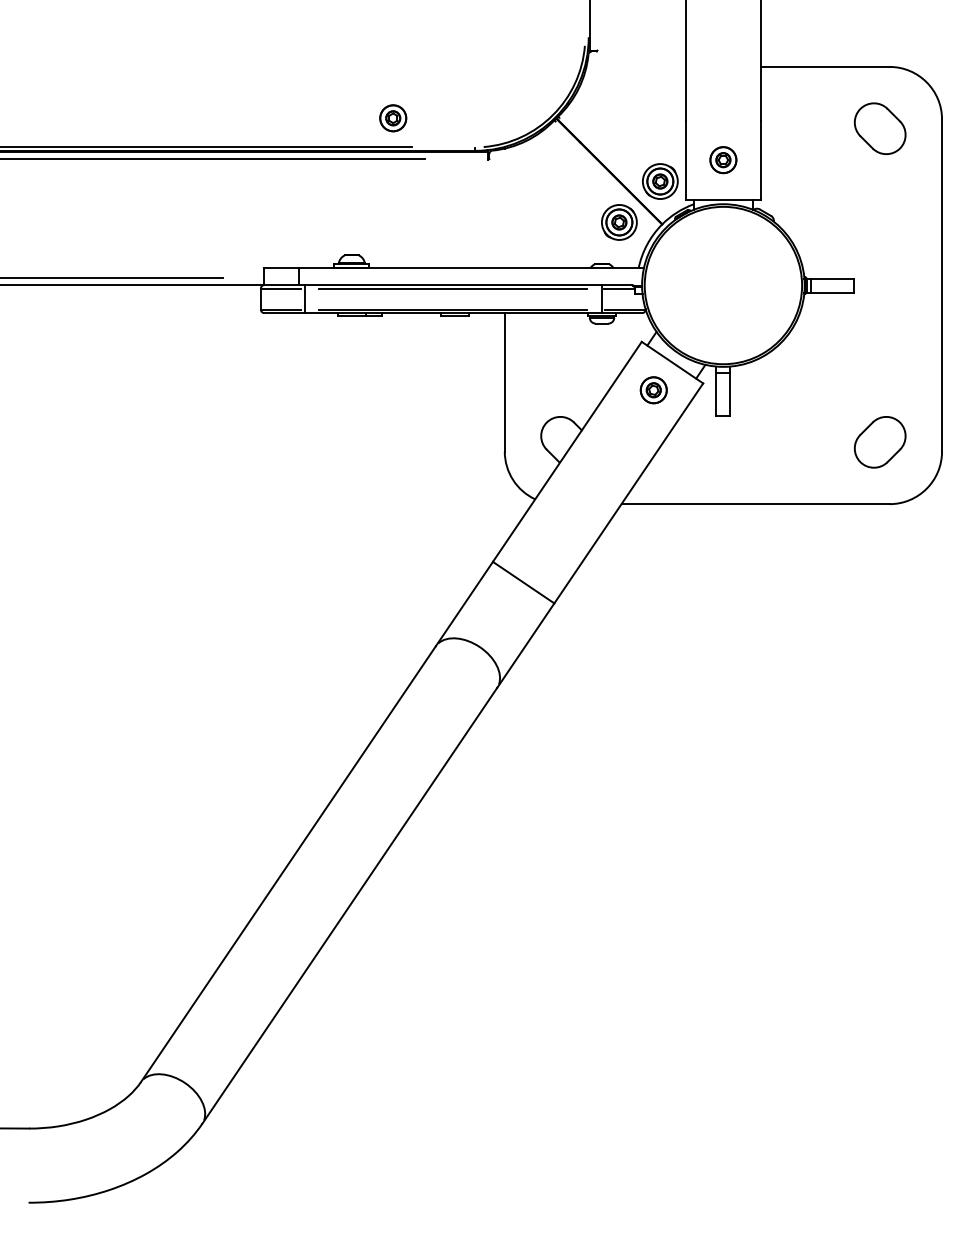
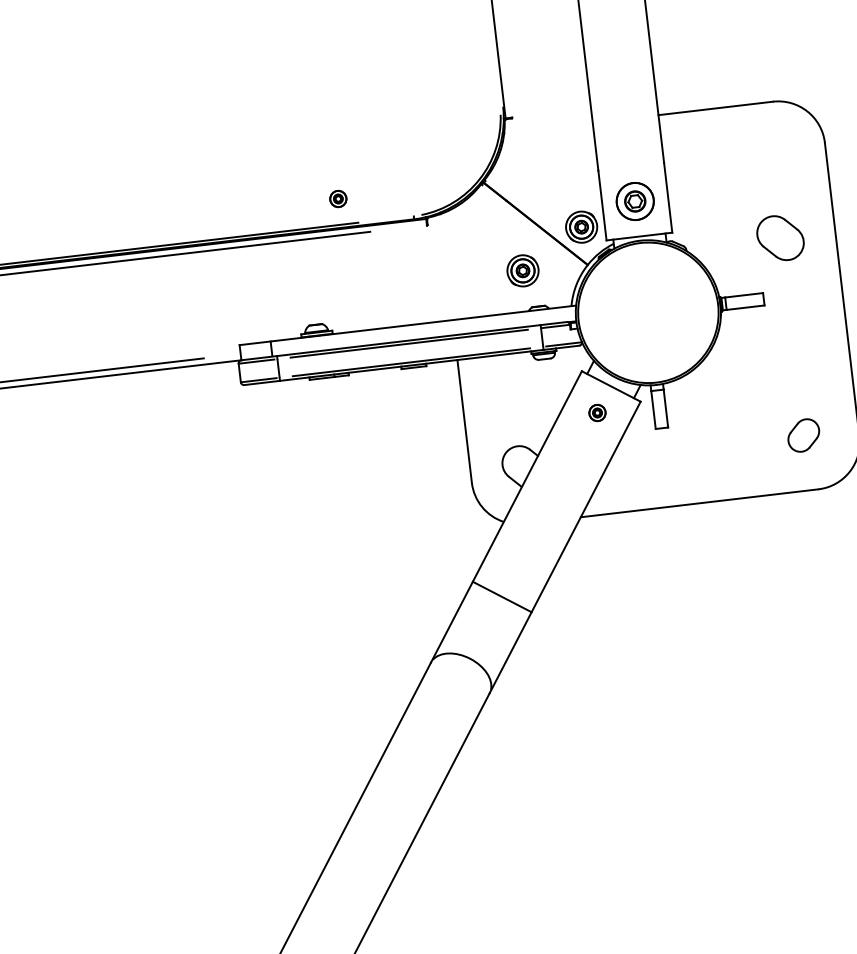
part: (393, 118) -> (338, 199), size x0.7
part: (880, 128) -> (780, 237), moved
part: (723, 160) -> (635, 201), size x1.6
part: (619, 222) -> (523, 270), moved
part: (653, 390) -> (597, 413), size x0.7
part: (880, 442) -> (803, 435), size x0.7

